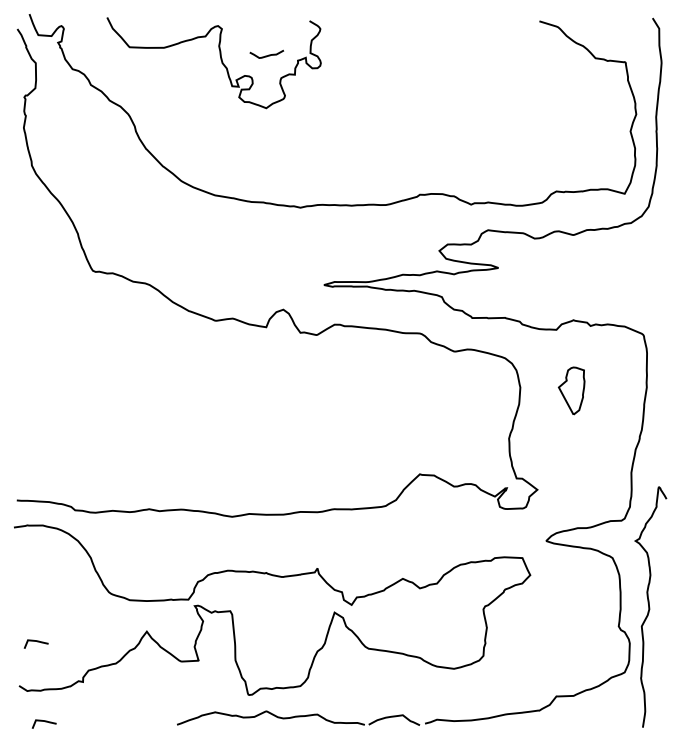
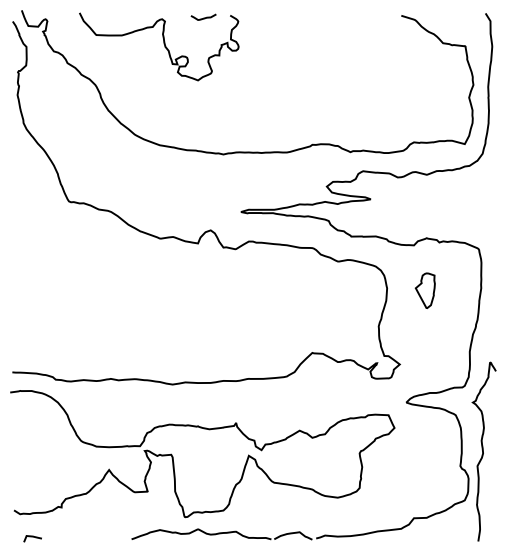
curve: (266, 55) -> (203, 18), moved
line: (35, 641) -> (26, 477), removed

